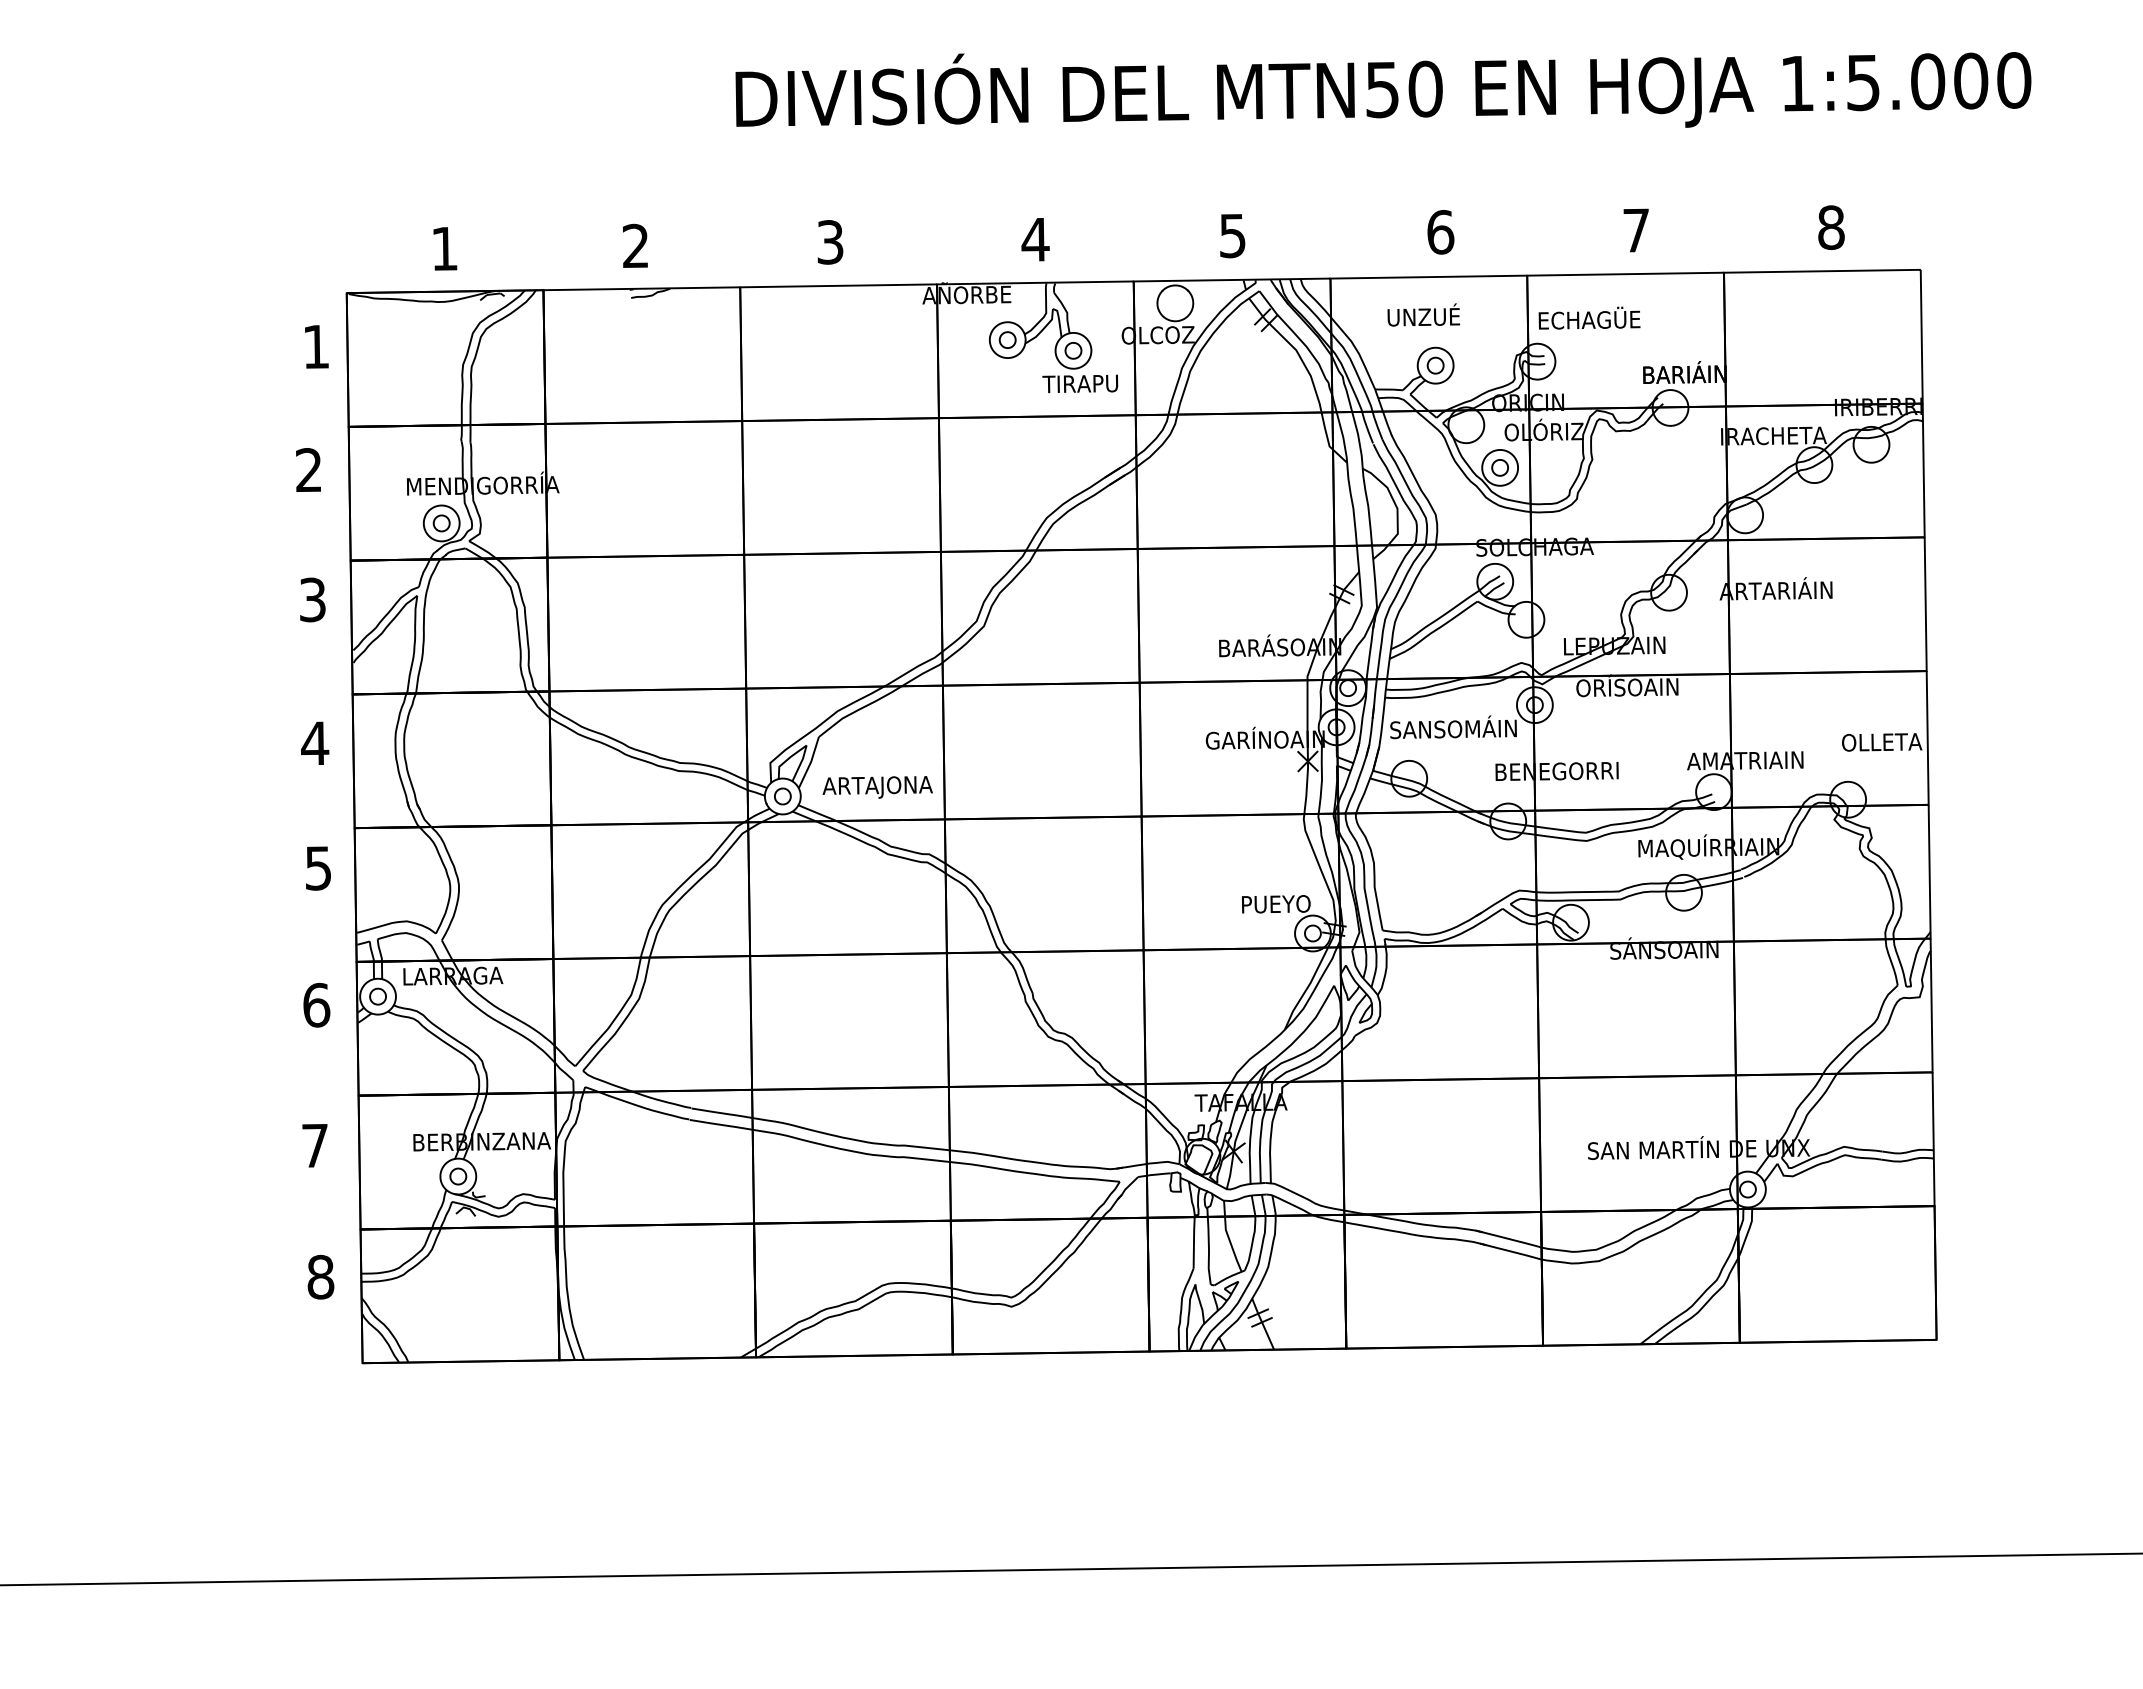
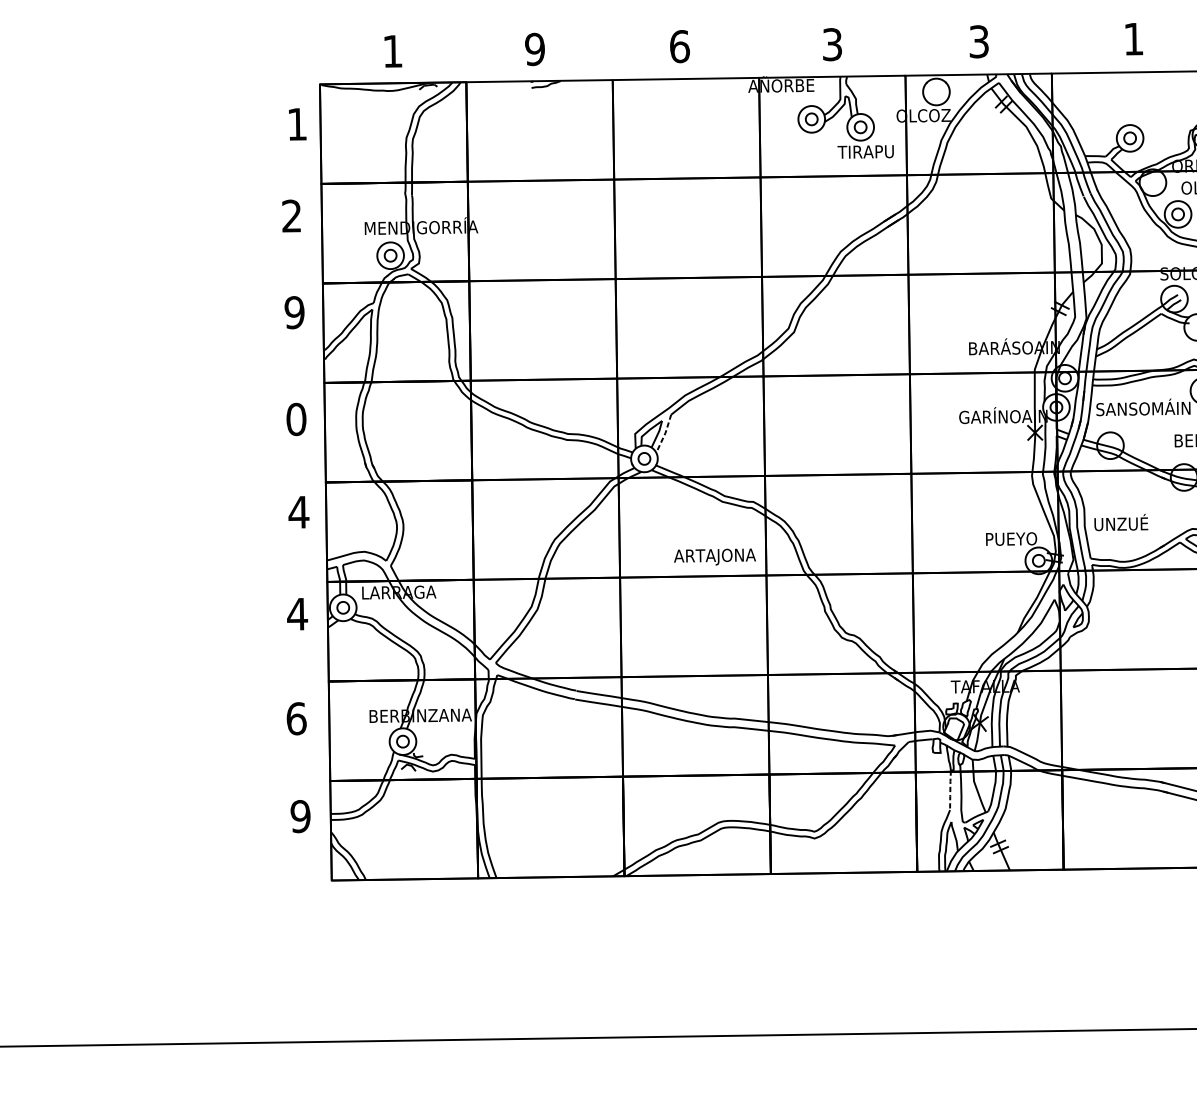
text: (1440, 232) -> (1133, 39), 6 -> 1
text: (1232, 235) -> (978, 41), 5 -> 3
text: (1035, 239) -> (832, 44), 4 -> 3
text: (830, 242) -> (679, 46), 3 -> 6
text: (635, 245) -> (534, 48), 2 -> 9
text: (1423, 314) -> (1121, 522), moved
text: (312, 599) -> (294, 312), 3 -> 9
text: (315, 743) -> (296, 419), 4 -> 0
line: (810, 763) -> (665, 434), solid -> dashed
text: (877, 787) -> (714, 557), moved
text: (318, 868) -> (298, 512), 5 -> 4
text: (316, 1004) -> (297, 613), 6 -> 4
text: (315, 1145) -> (296, 718), 7 -> 6
line: (1193, 1242) -> (949, 790), solid -> dashed
text: (320, 1277) -> (300, 816), 8 -> 9

